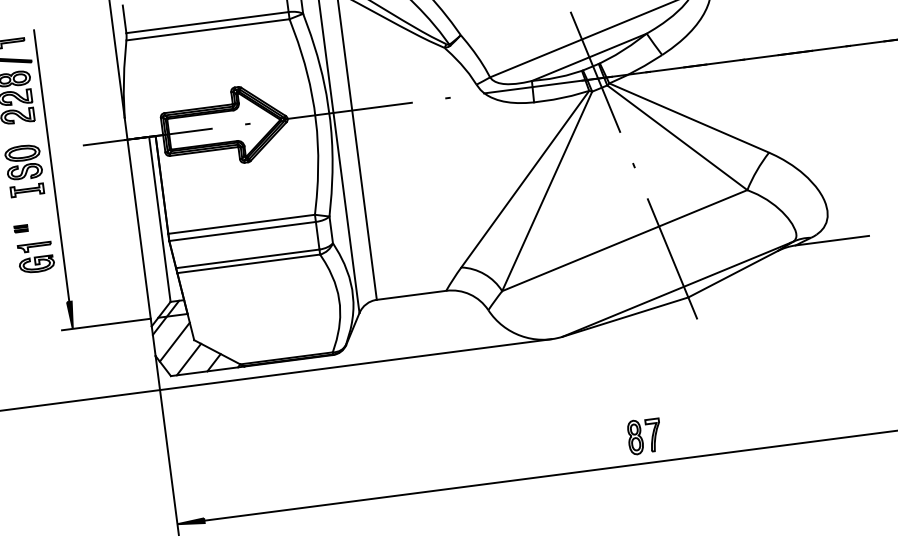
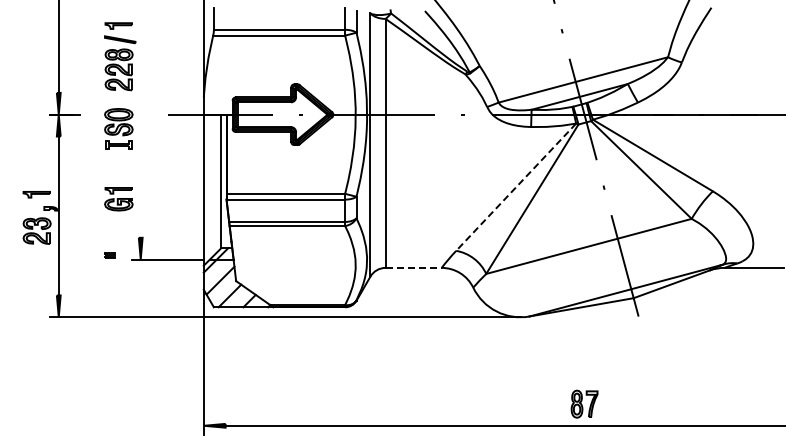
line: (51, 165) -> (140, 127), removed
line: (524, 179) -> (515, 187), solid -> dashed
part: (20, 228) -> (109, 255), moved
line: (412, 294) -> (414, 267), solid -> dashed

